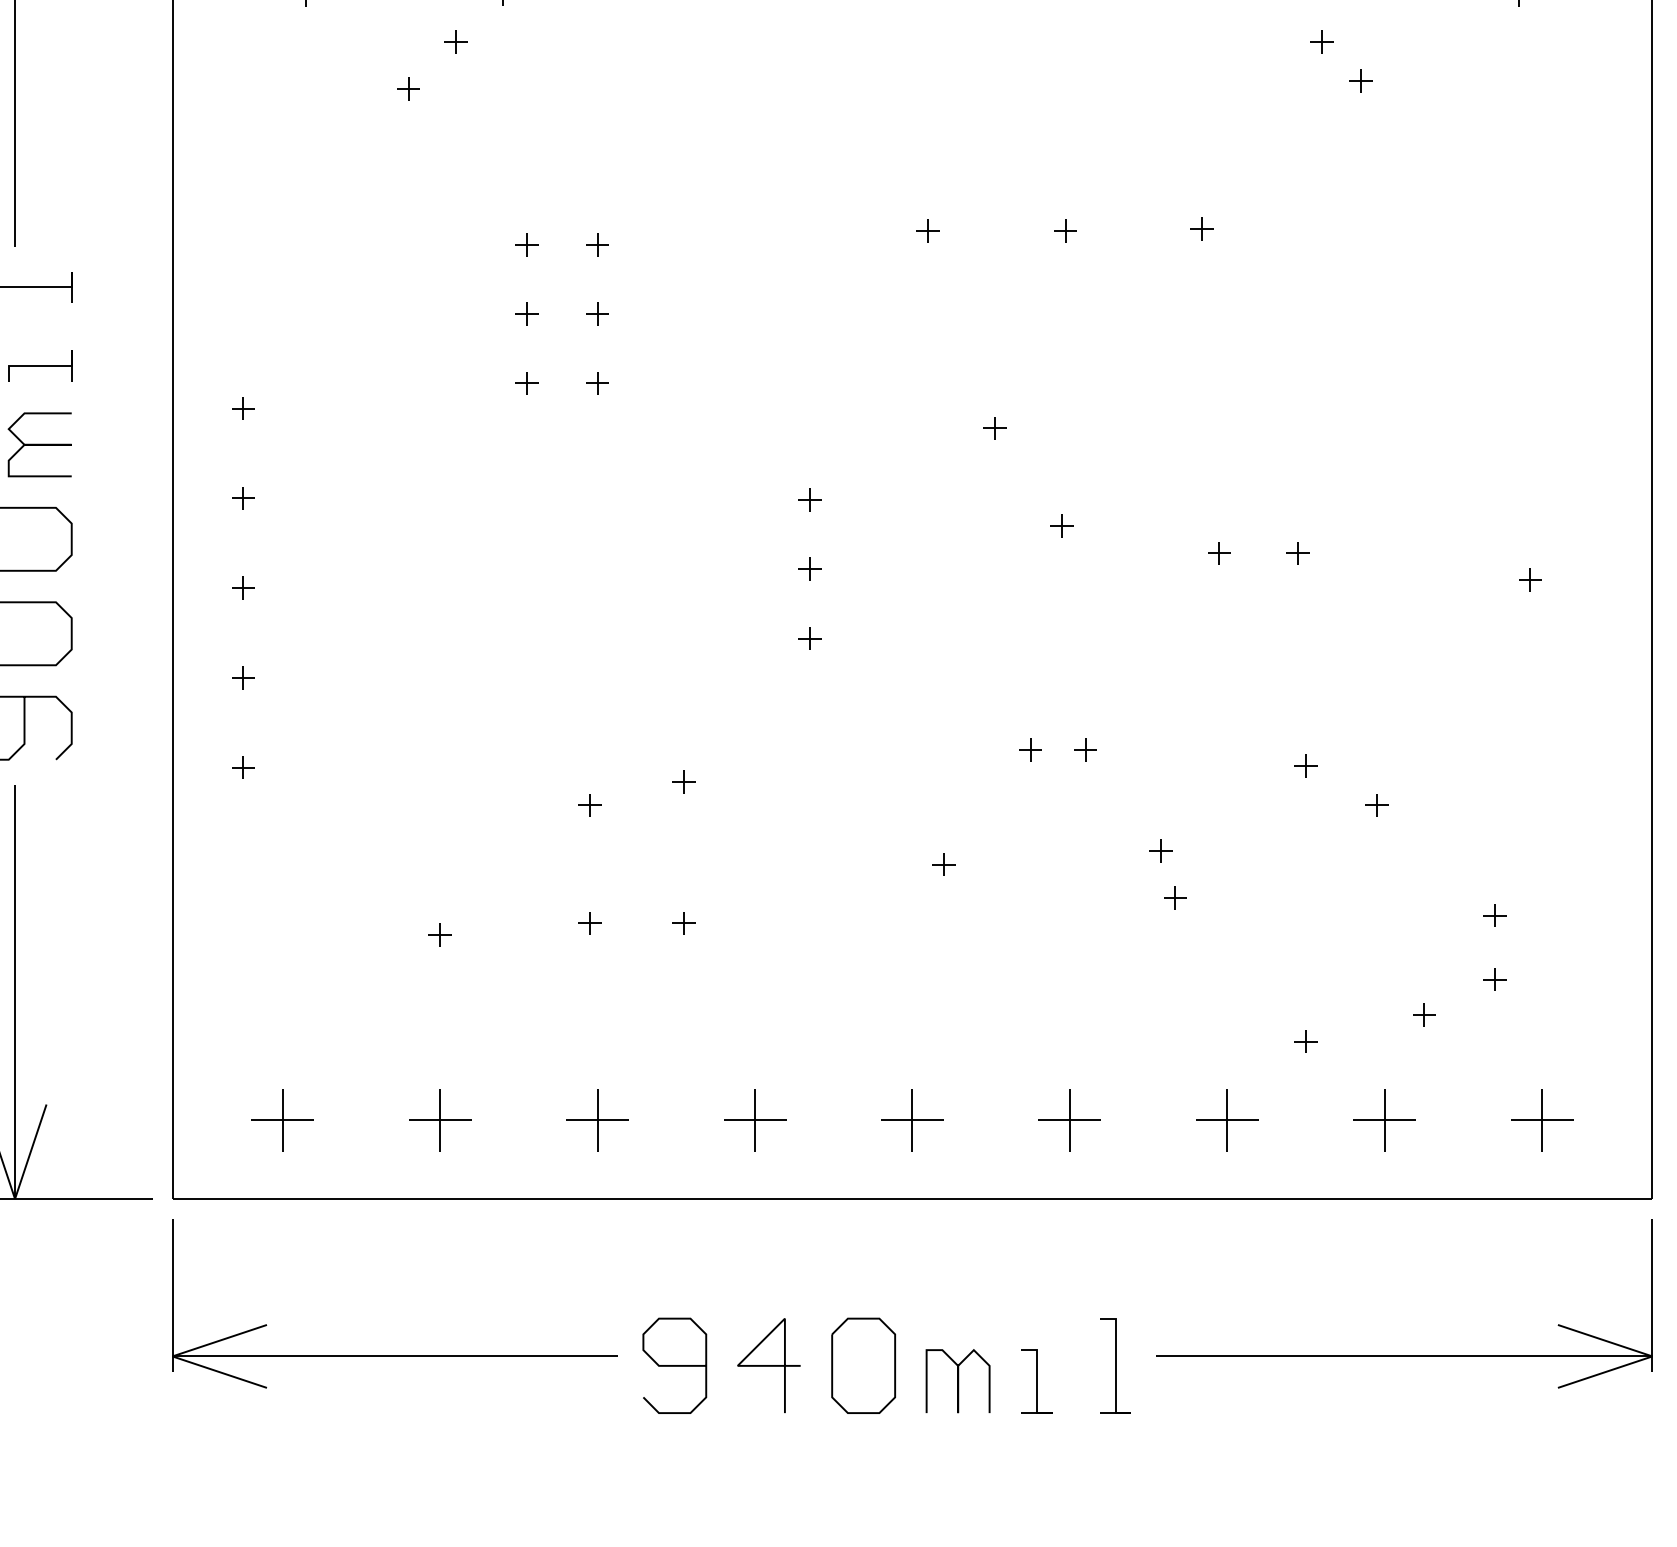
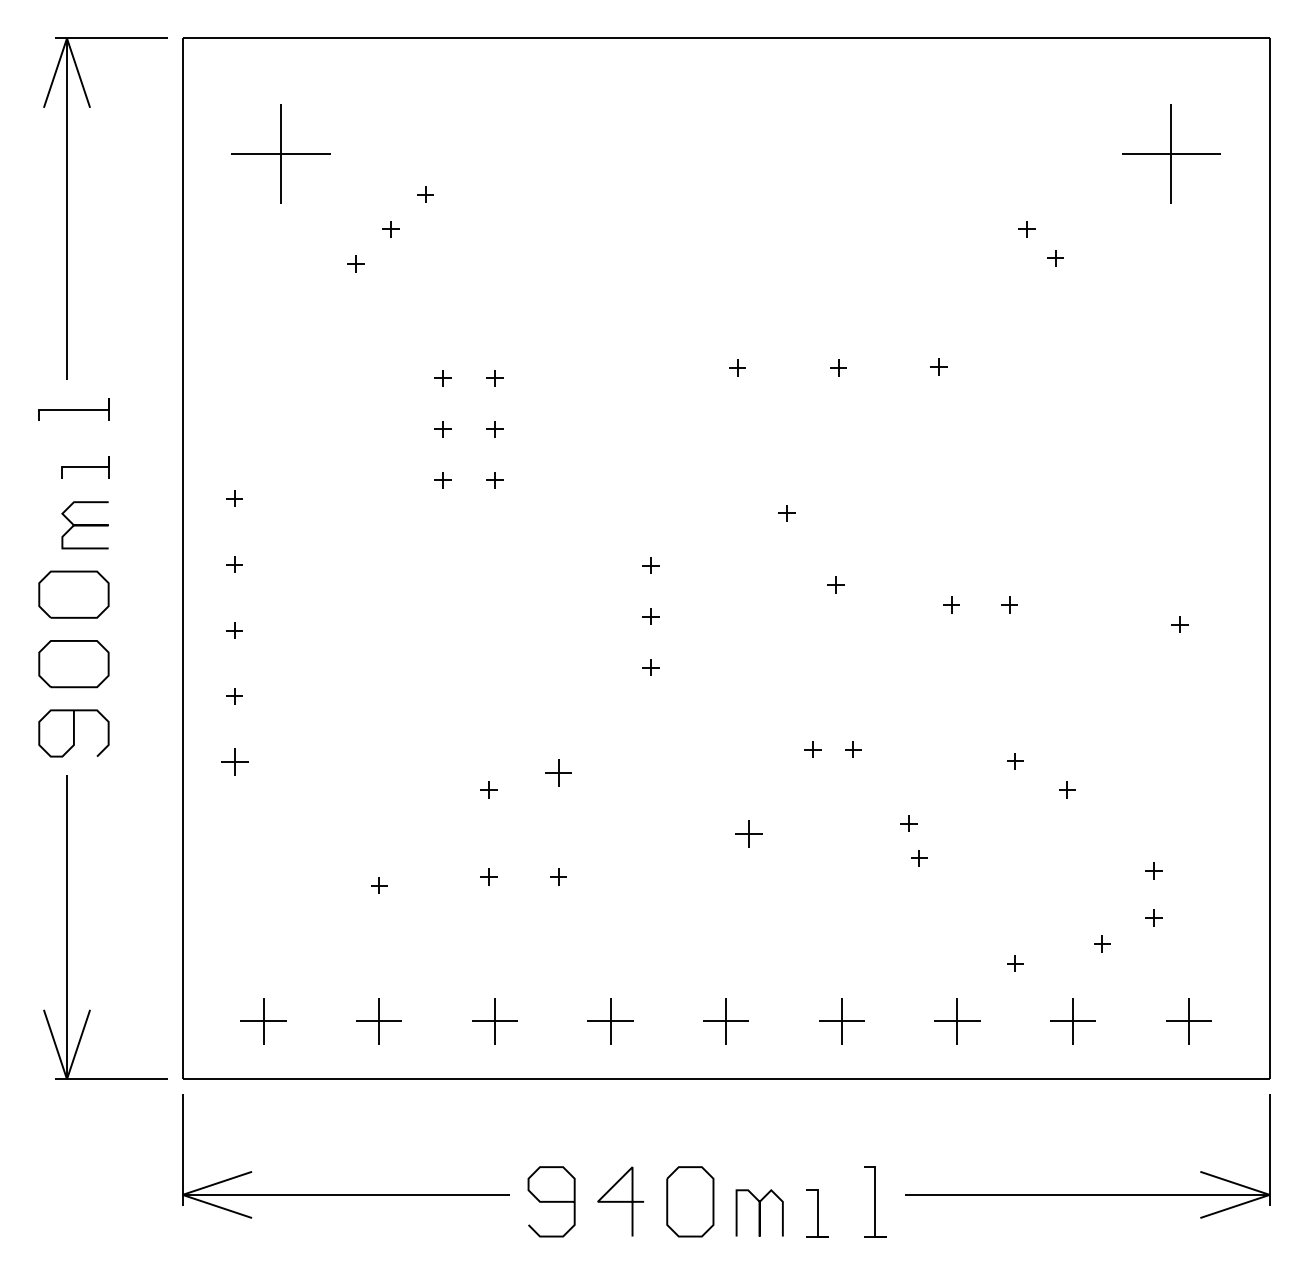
part: (243, 767) -> (234, 762), size x1.6
part: (684, 781) -> (558, 772), size x1.6
part: (944, 864) -> (749, 833), size x1.6

